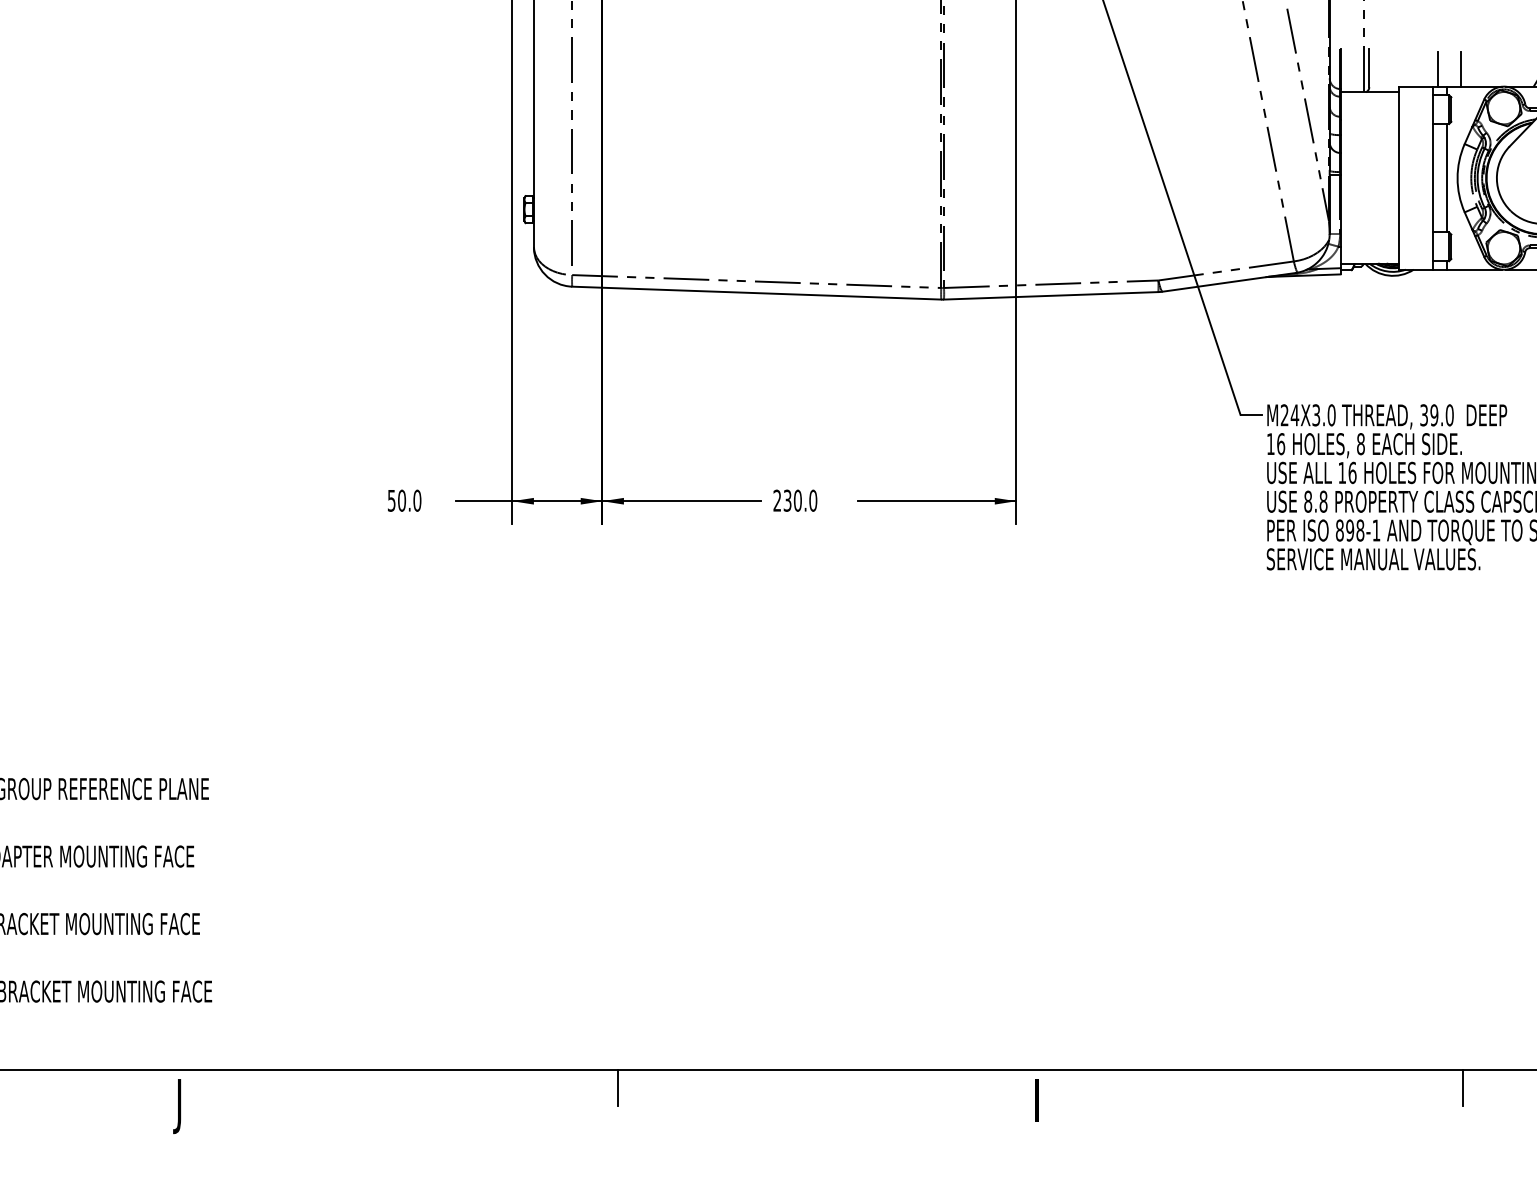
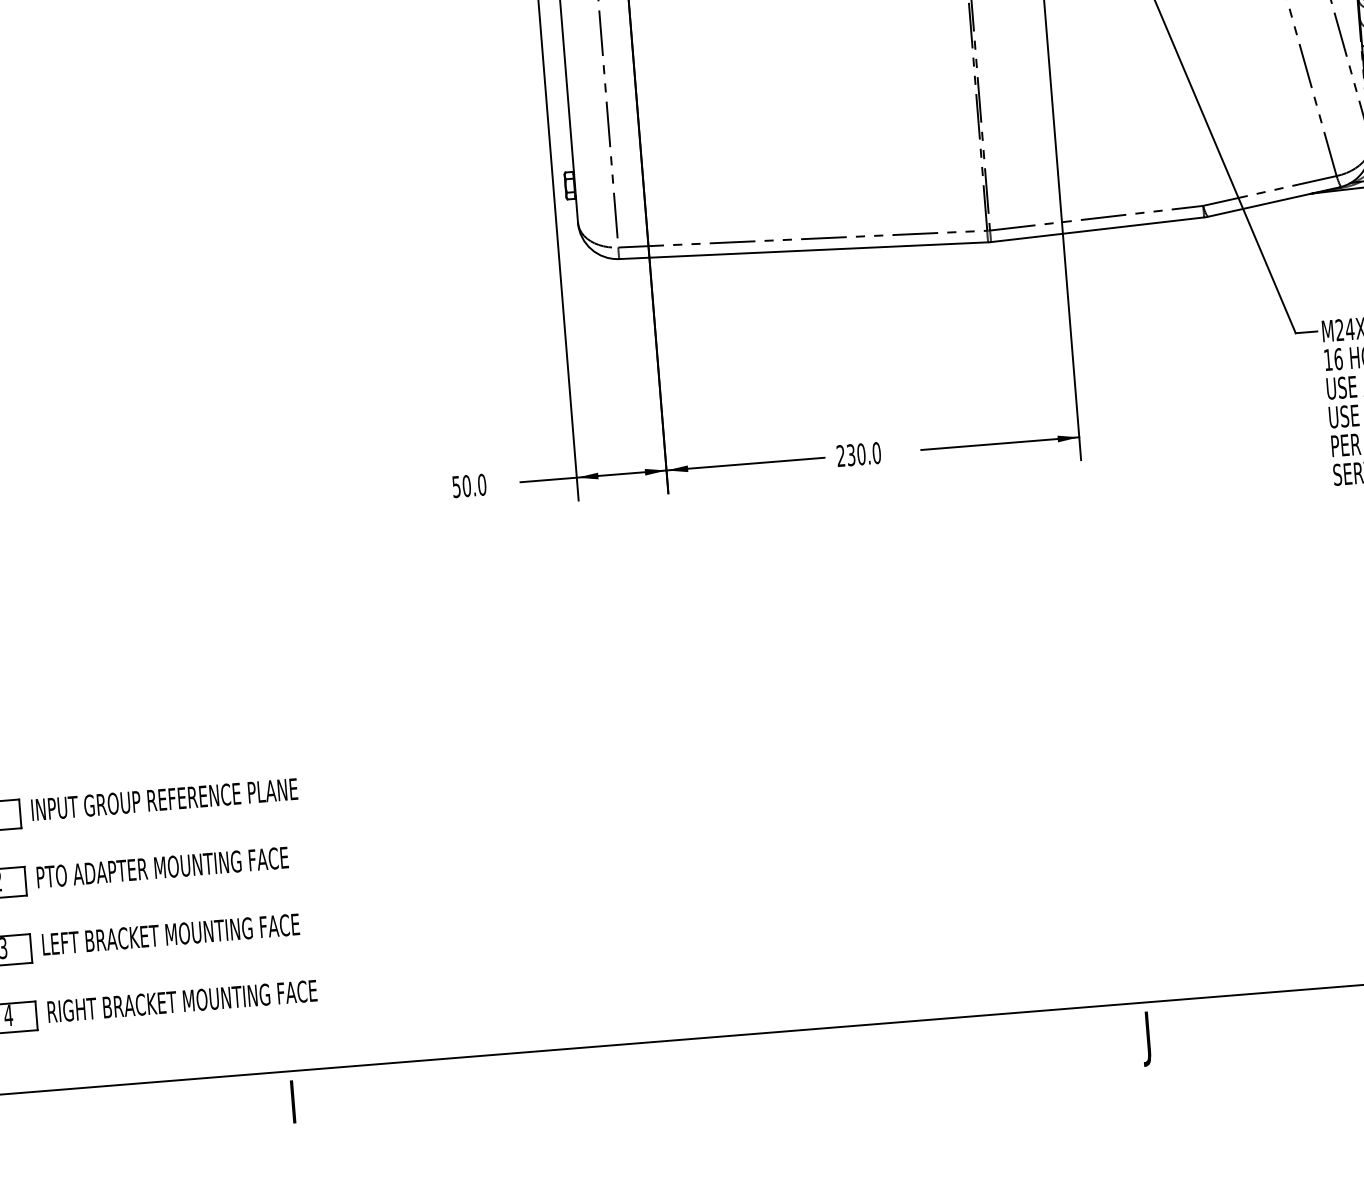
line: (617, 1087) -> (728, 1053), removed
text: (177, 1106) -> (291, 1107), J -> I
text: (1034, 1106) -> (1145, 1039), I -> J

